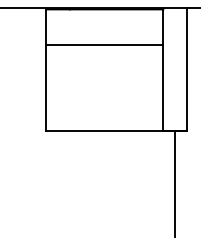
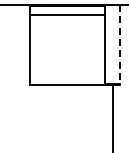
line: (103, 44) -> (66, 14), moved
line: (186, 69) -> (119, 44), solid -> dashed

